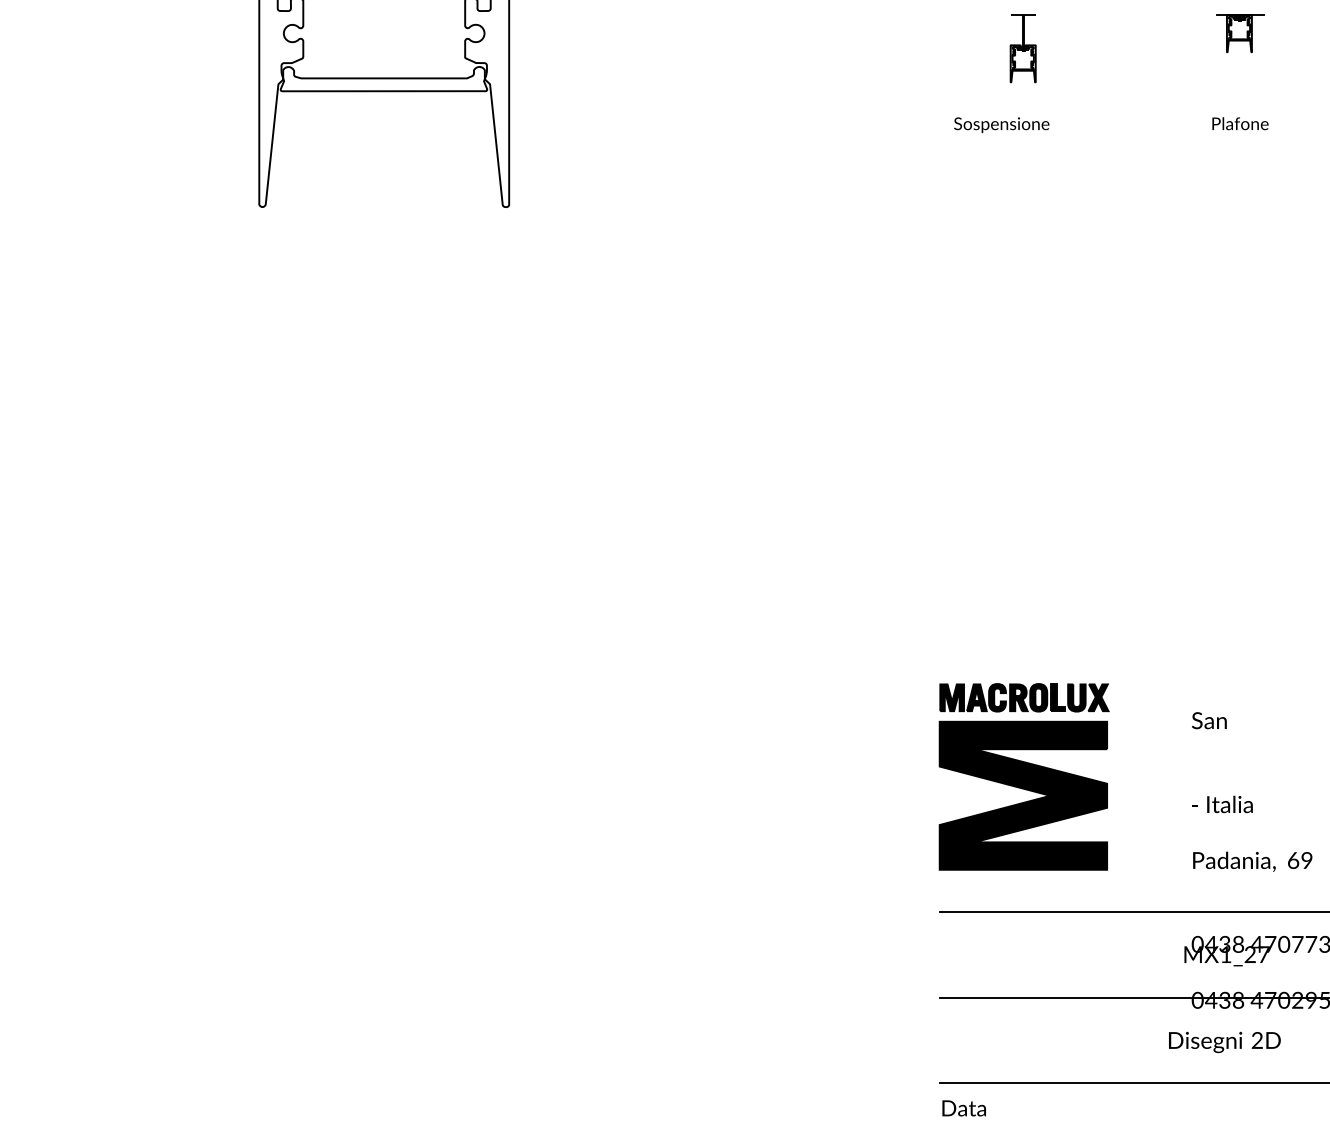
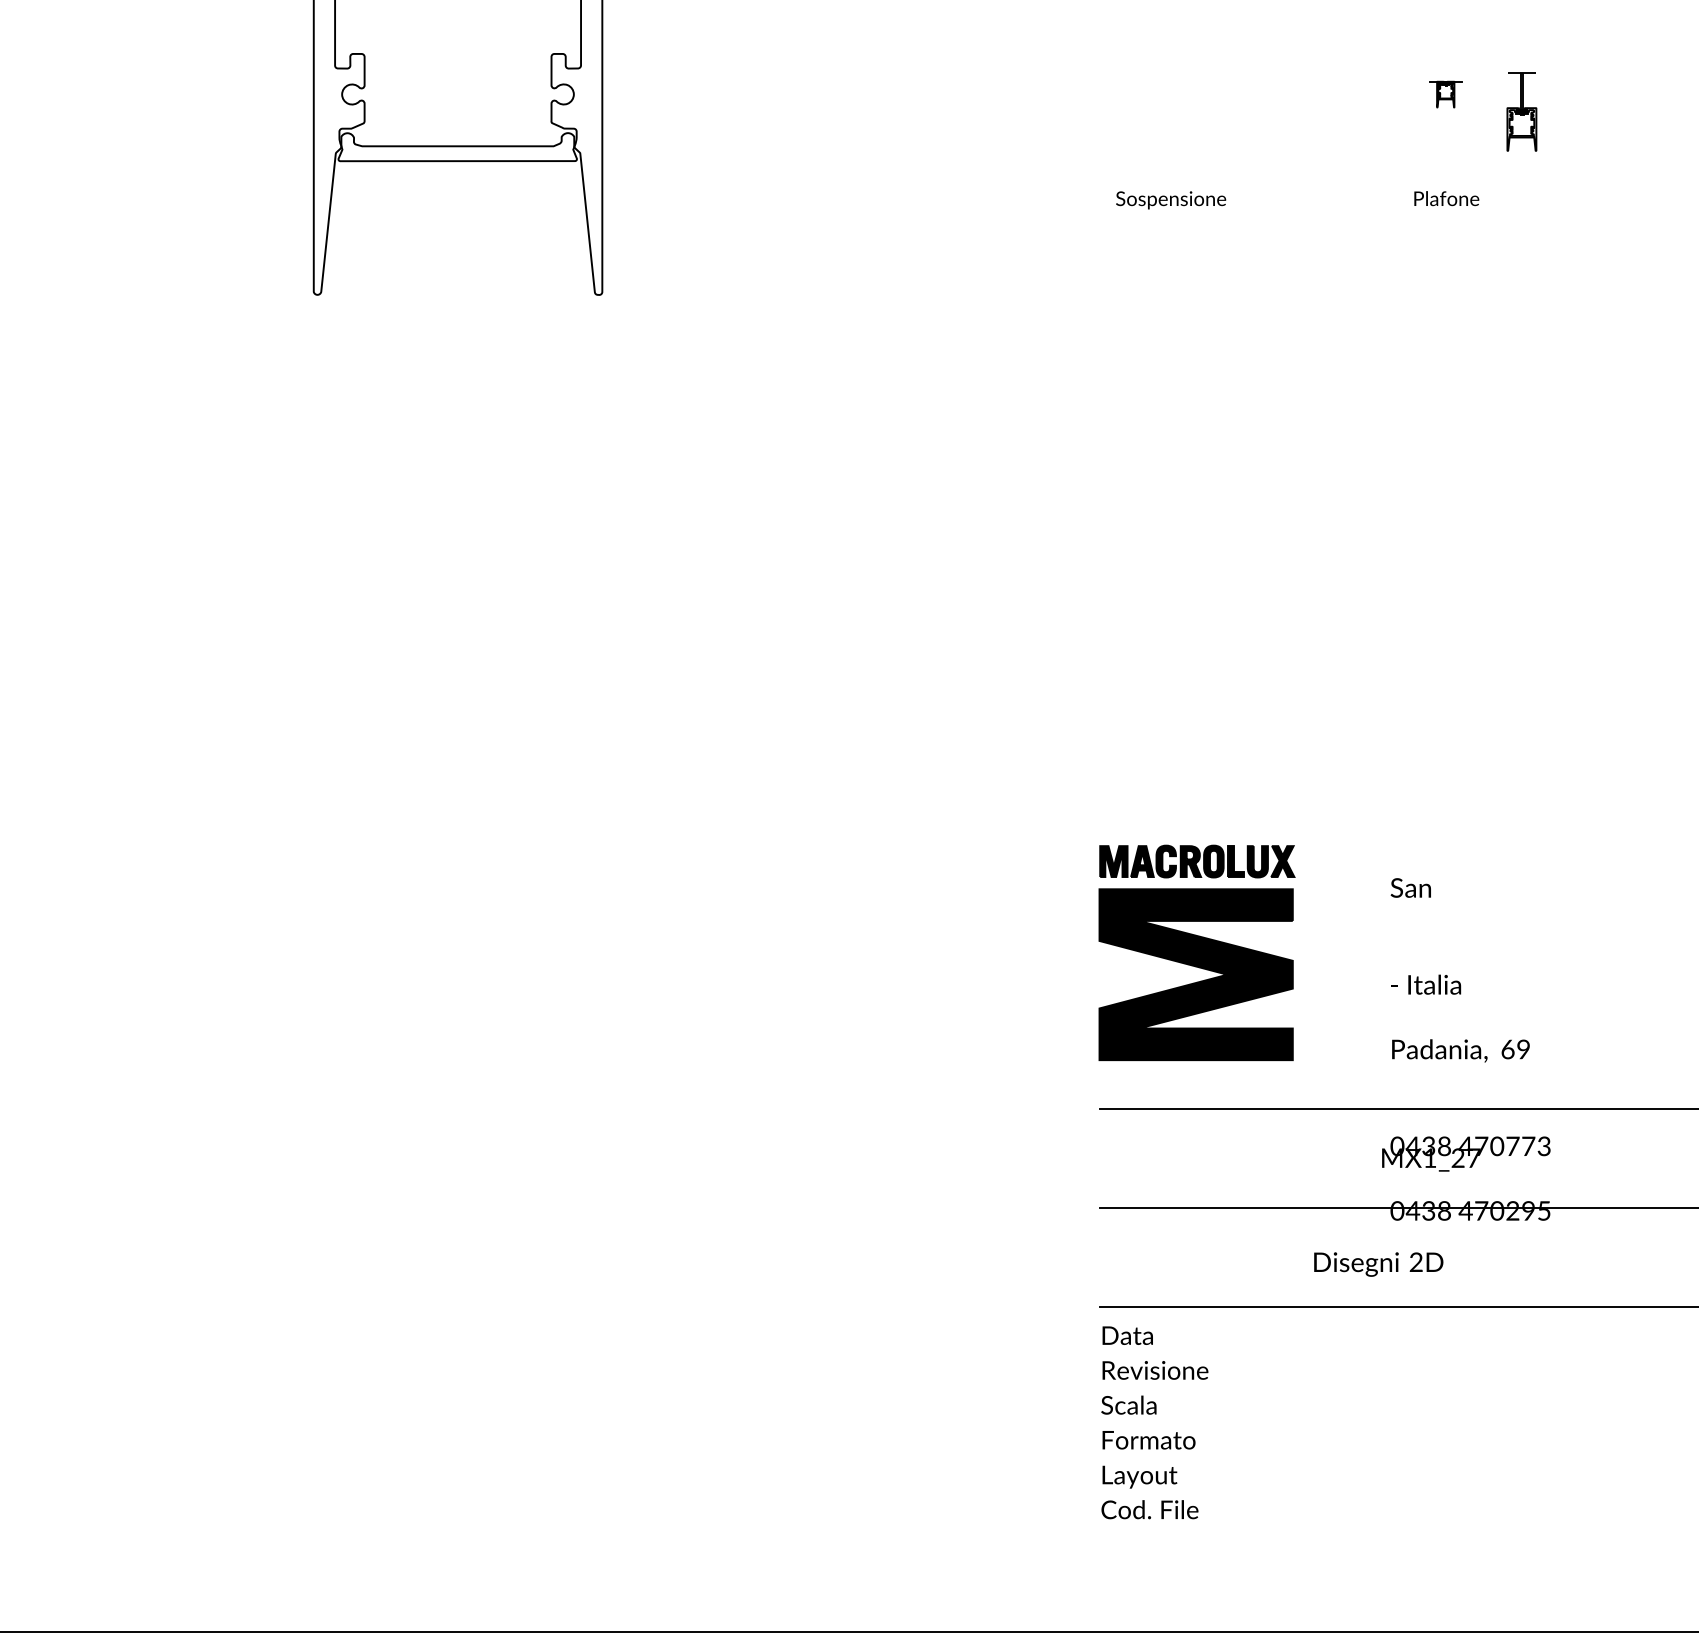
part: (1239, 33) -> (1445, 94), size x0.6
part: (1022, 48) -> (1521, 111), moved
text: (1224, 1042) -> (1378, 1264), moved

